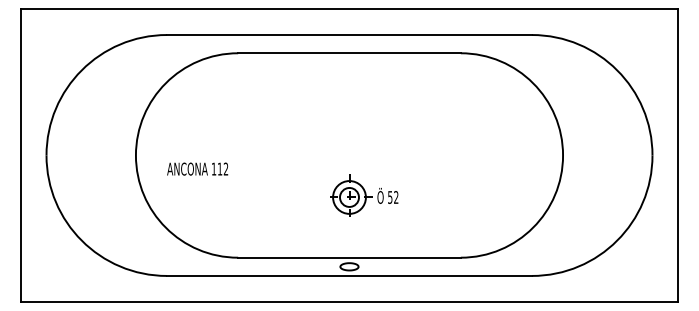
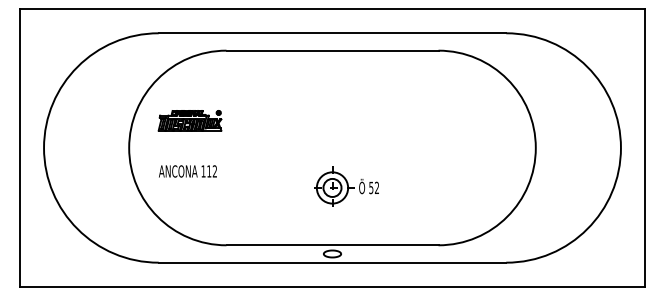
part: (199, 126) -> (189, 120), added
text: (197, 168) -> (187, 170), moved

